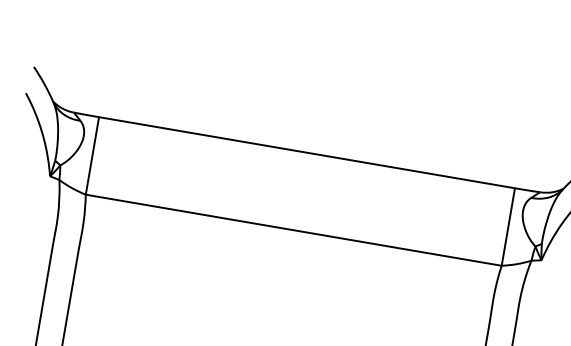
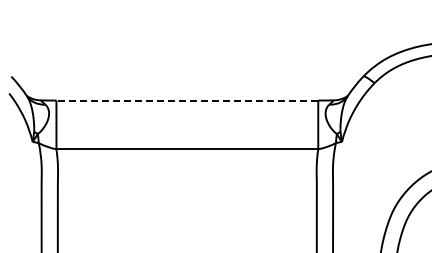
line: (307, 152) -> (187, 100), solid -> dashed

